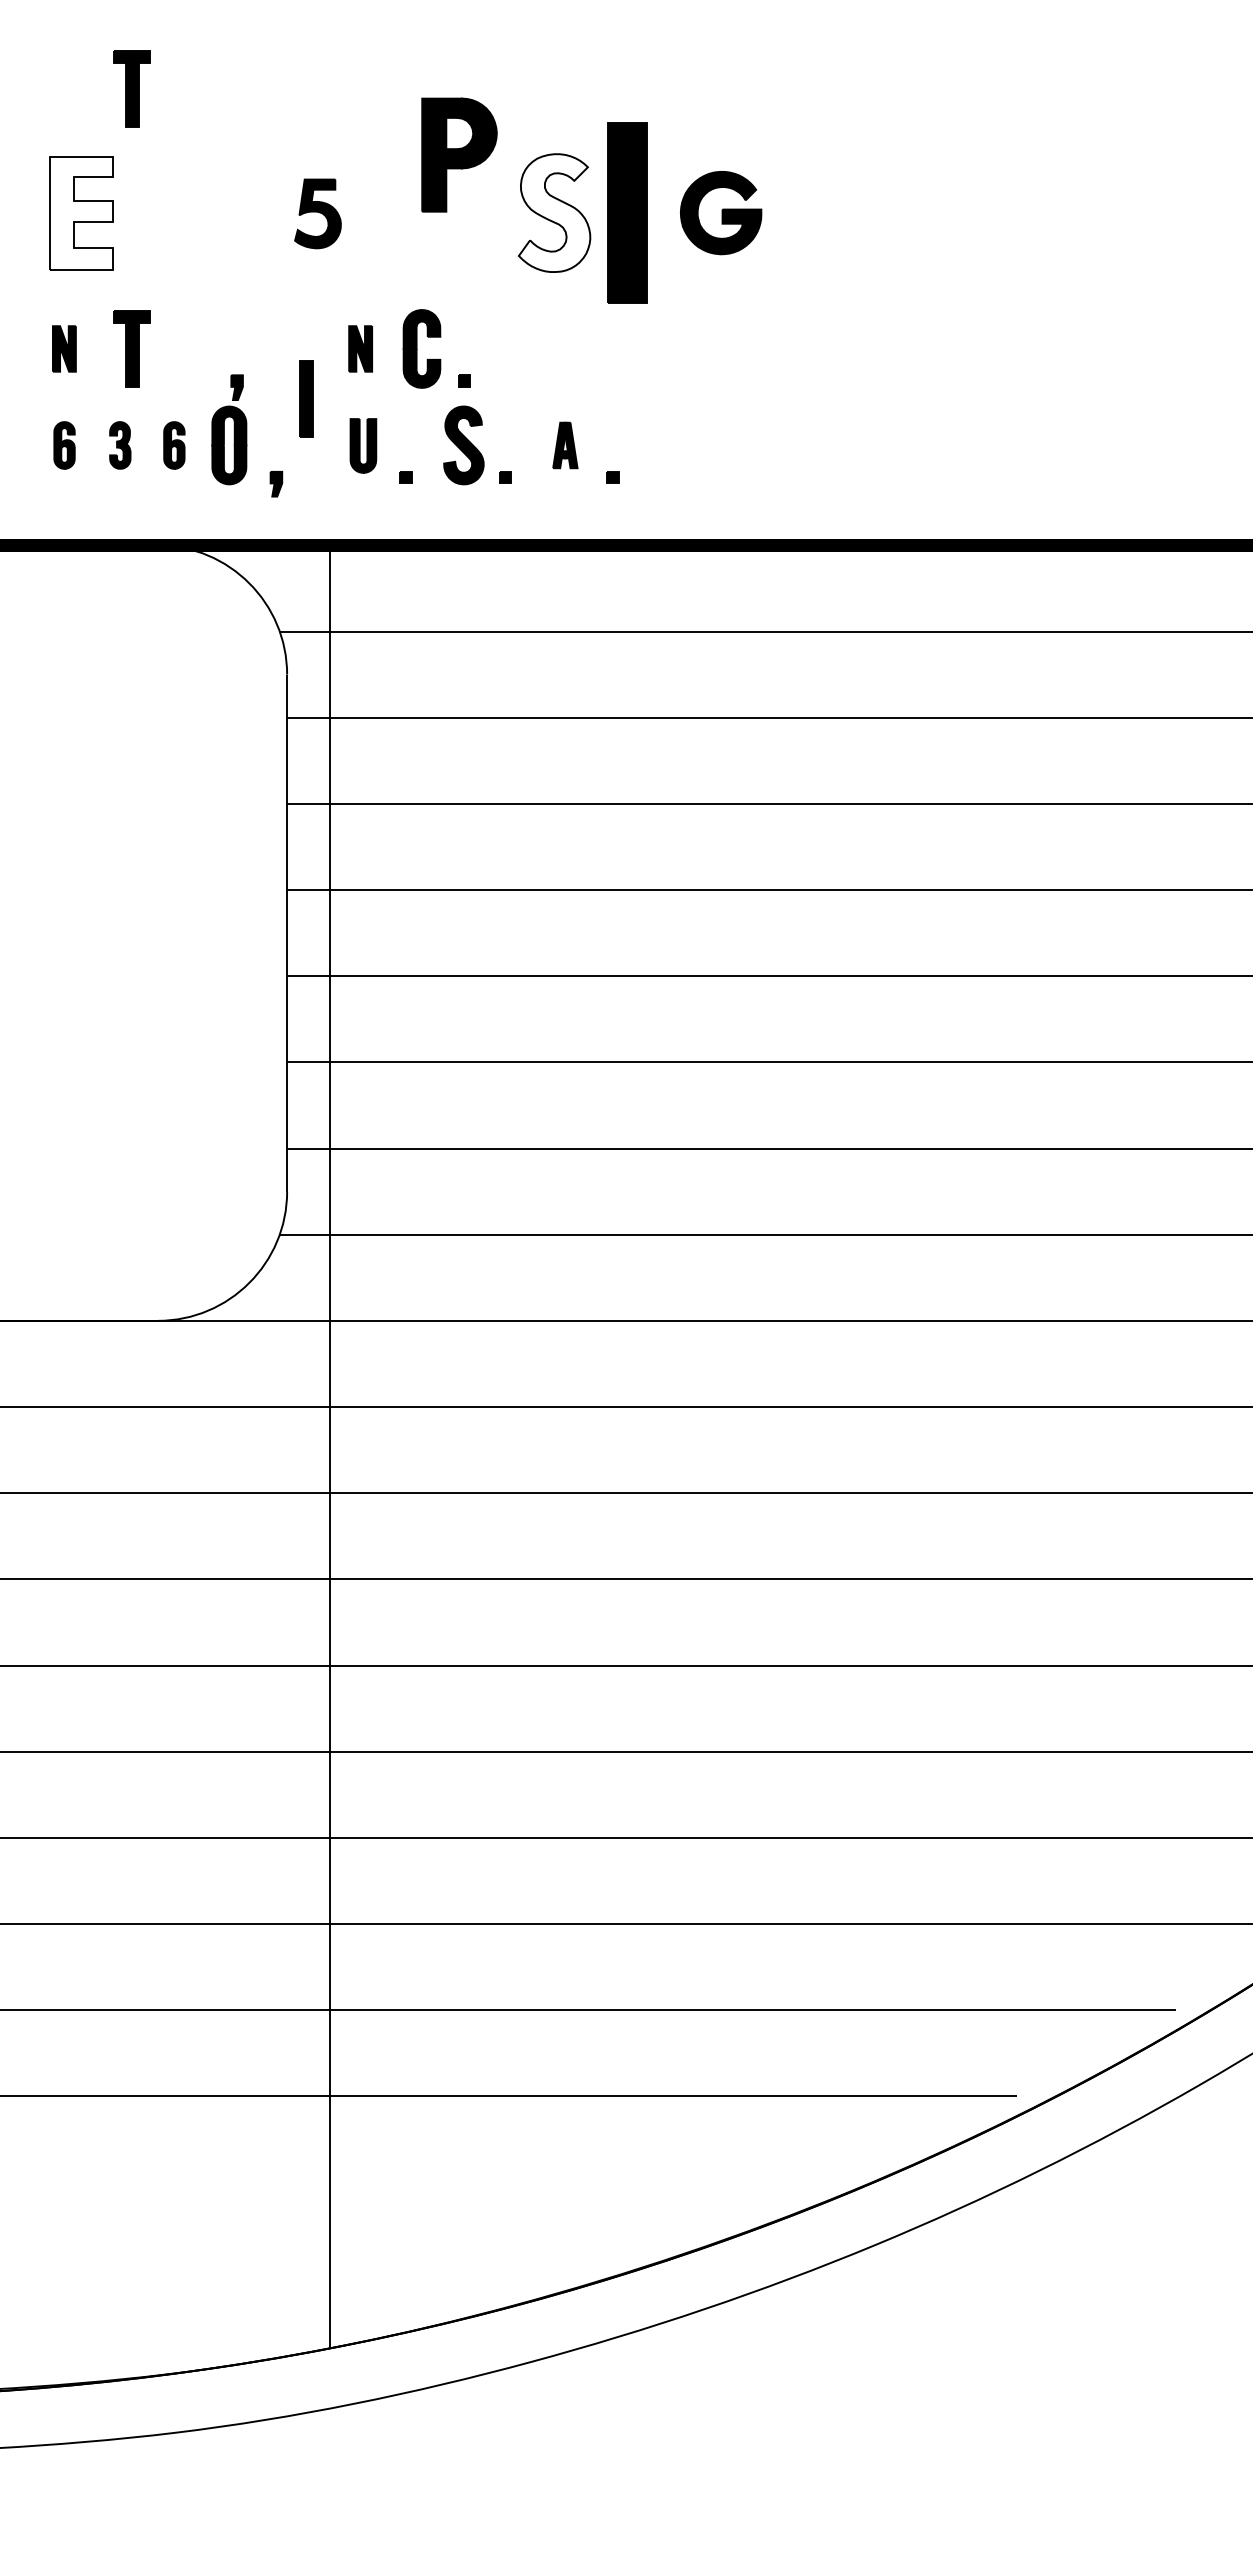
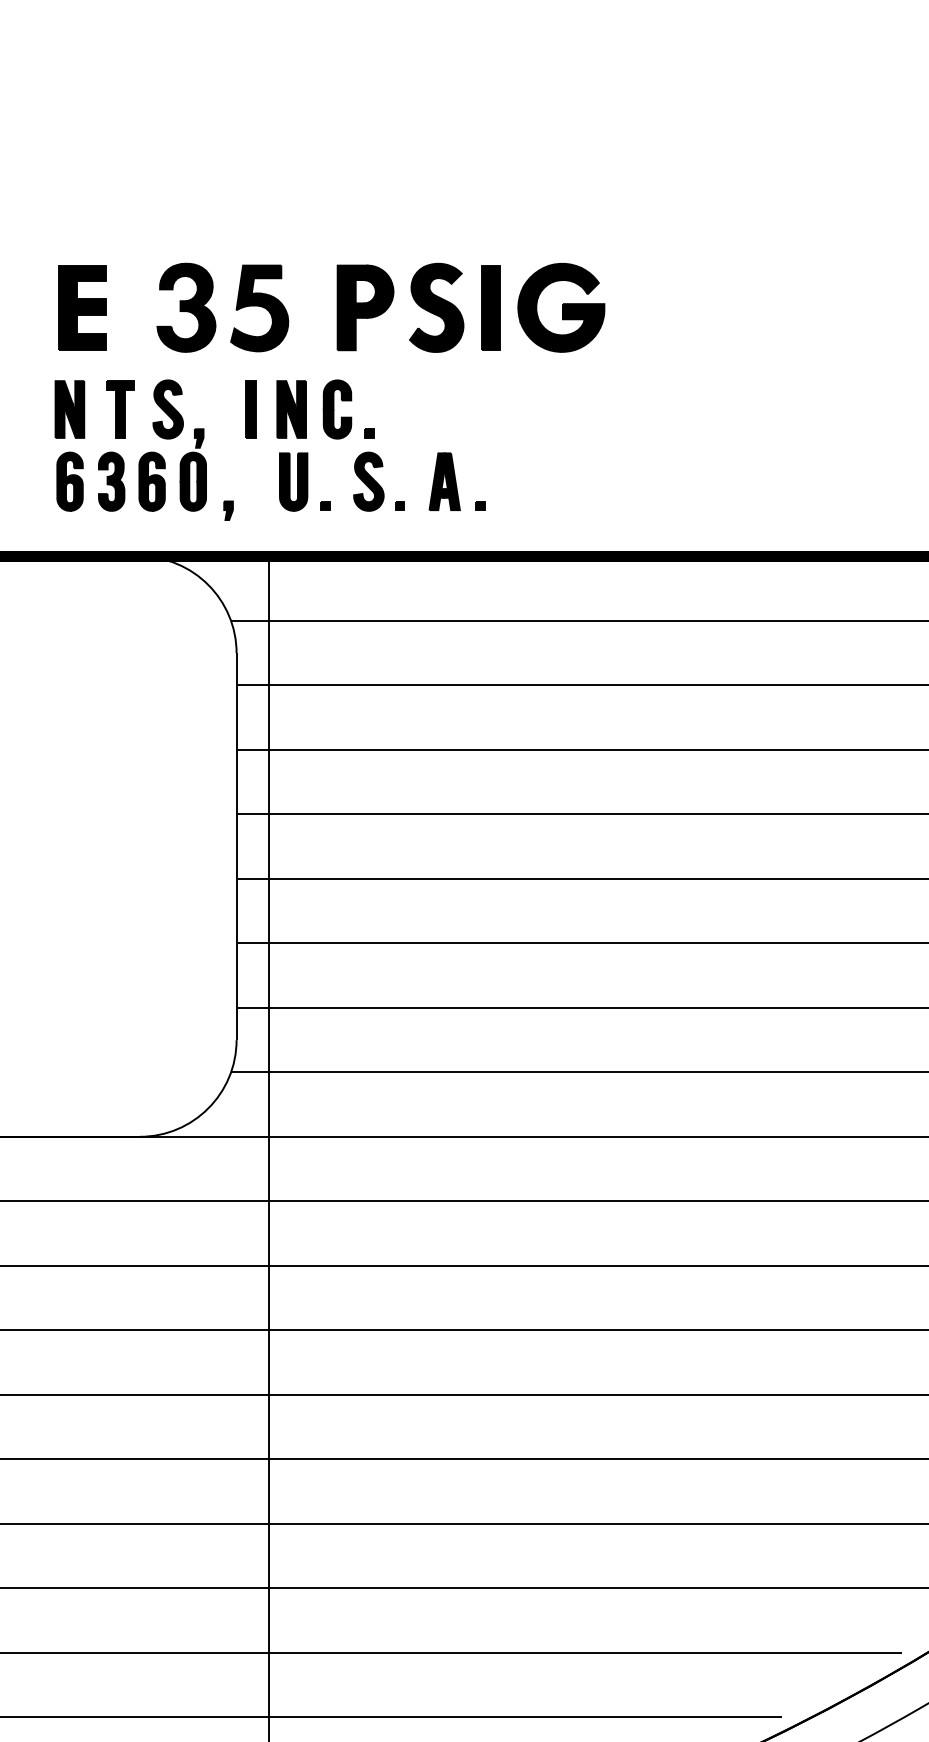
part: (131, 88) -> (120, 214), removed
part: (459, 154) -> (365, 307), moved
fill: (81, 212) -> (82, 307), added
part: (219, 212) -> (185, 307), added
part: (720, 212) -> (560, 307), size x1.43
part: (317, 213) -> (259, 308), size x1.67
fill: (554, 213) -> (436, 308), added
part: (626, 213) -> (490, 308), size x0.62
part: (64, 348) -> (69, 409), size x1.67
part: (195, 348) -> (168, 409), added
part: (360, 348) -> (291, 409), size x1.67
part: (306, 398) -> (251, 409), moved
part: (64, 445) -> (69, 481), size x1.67
part: (120, 445) -> (111, 481), size x1.67
part: (174, 445) -> (152, 481), size x1.67
part: (363, 445) -> (293, 481), size x1.43
part: (565, 445) -> (444, 481), size x1.67

